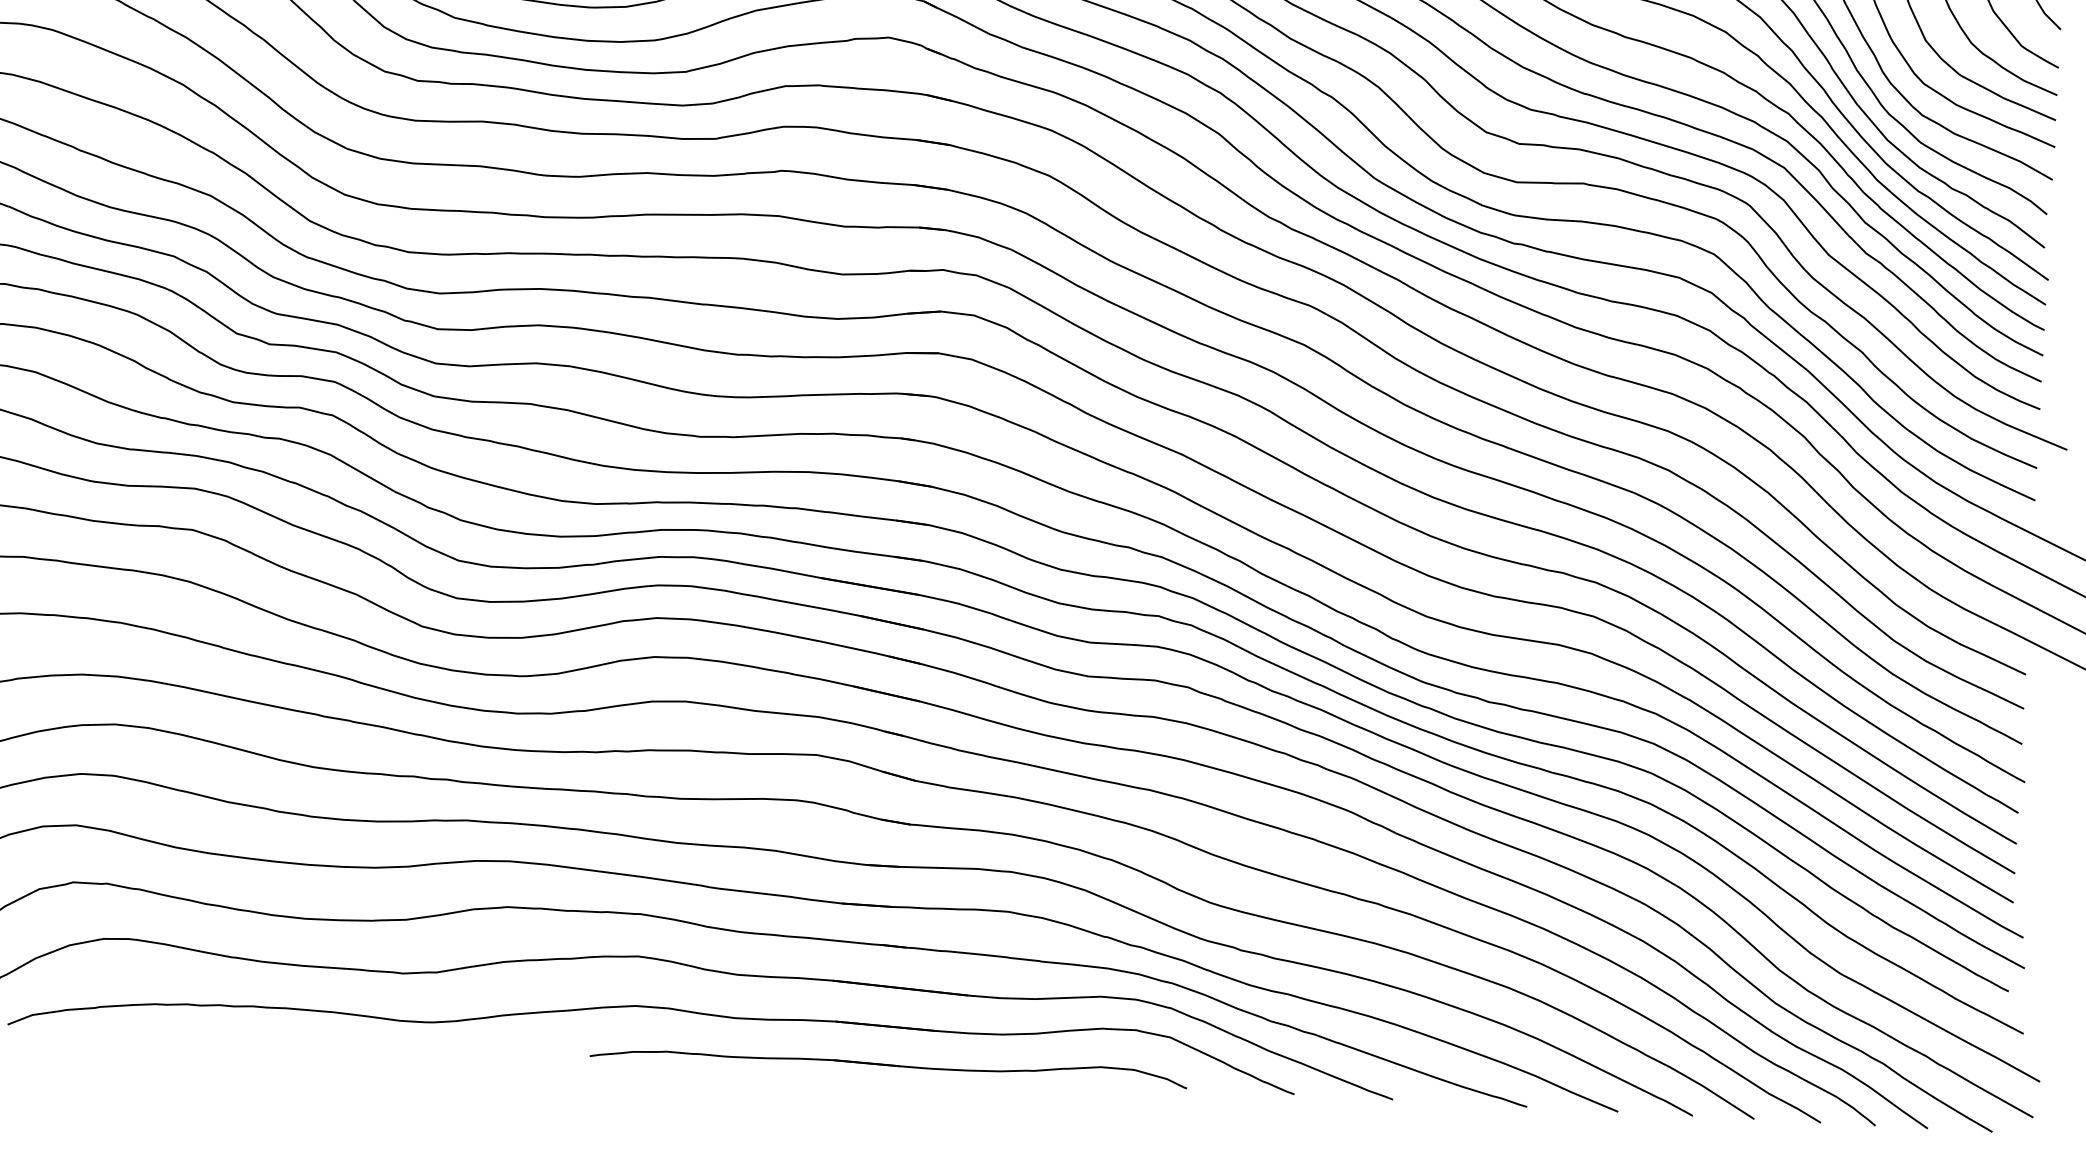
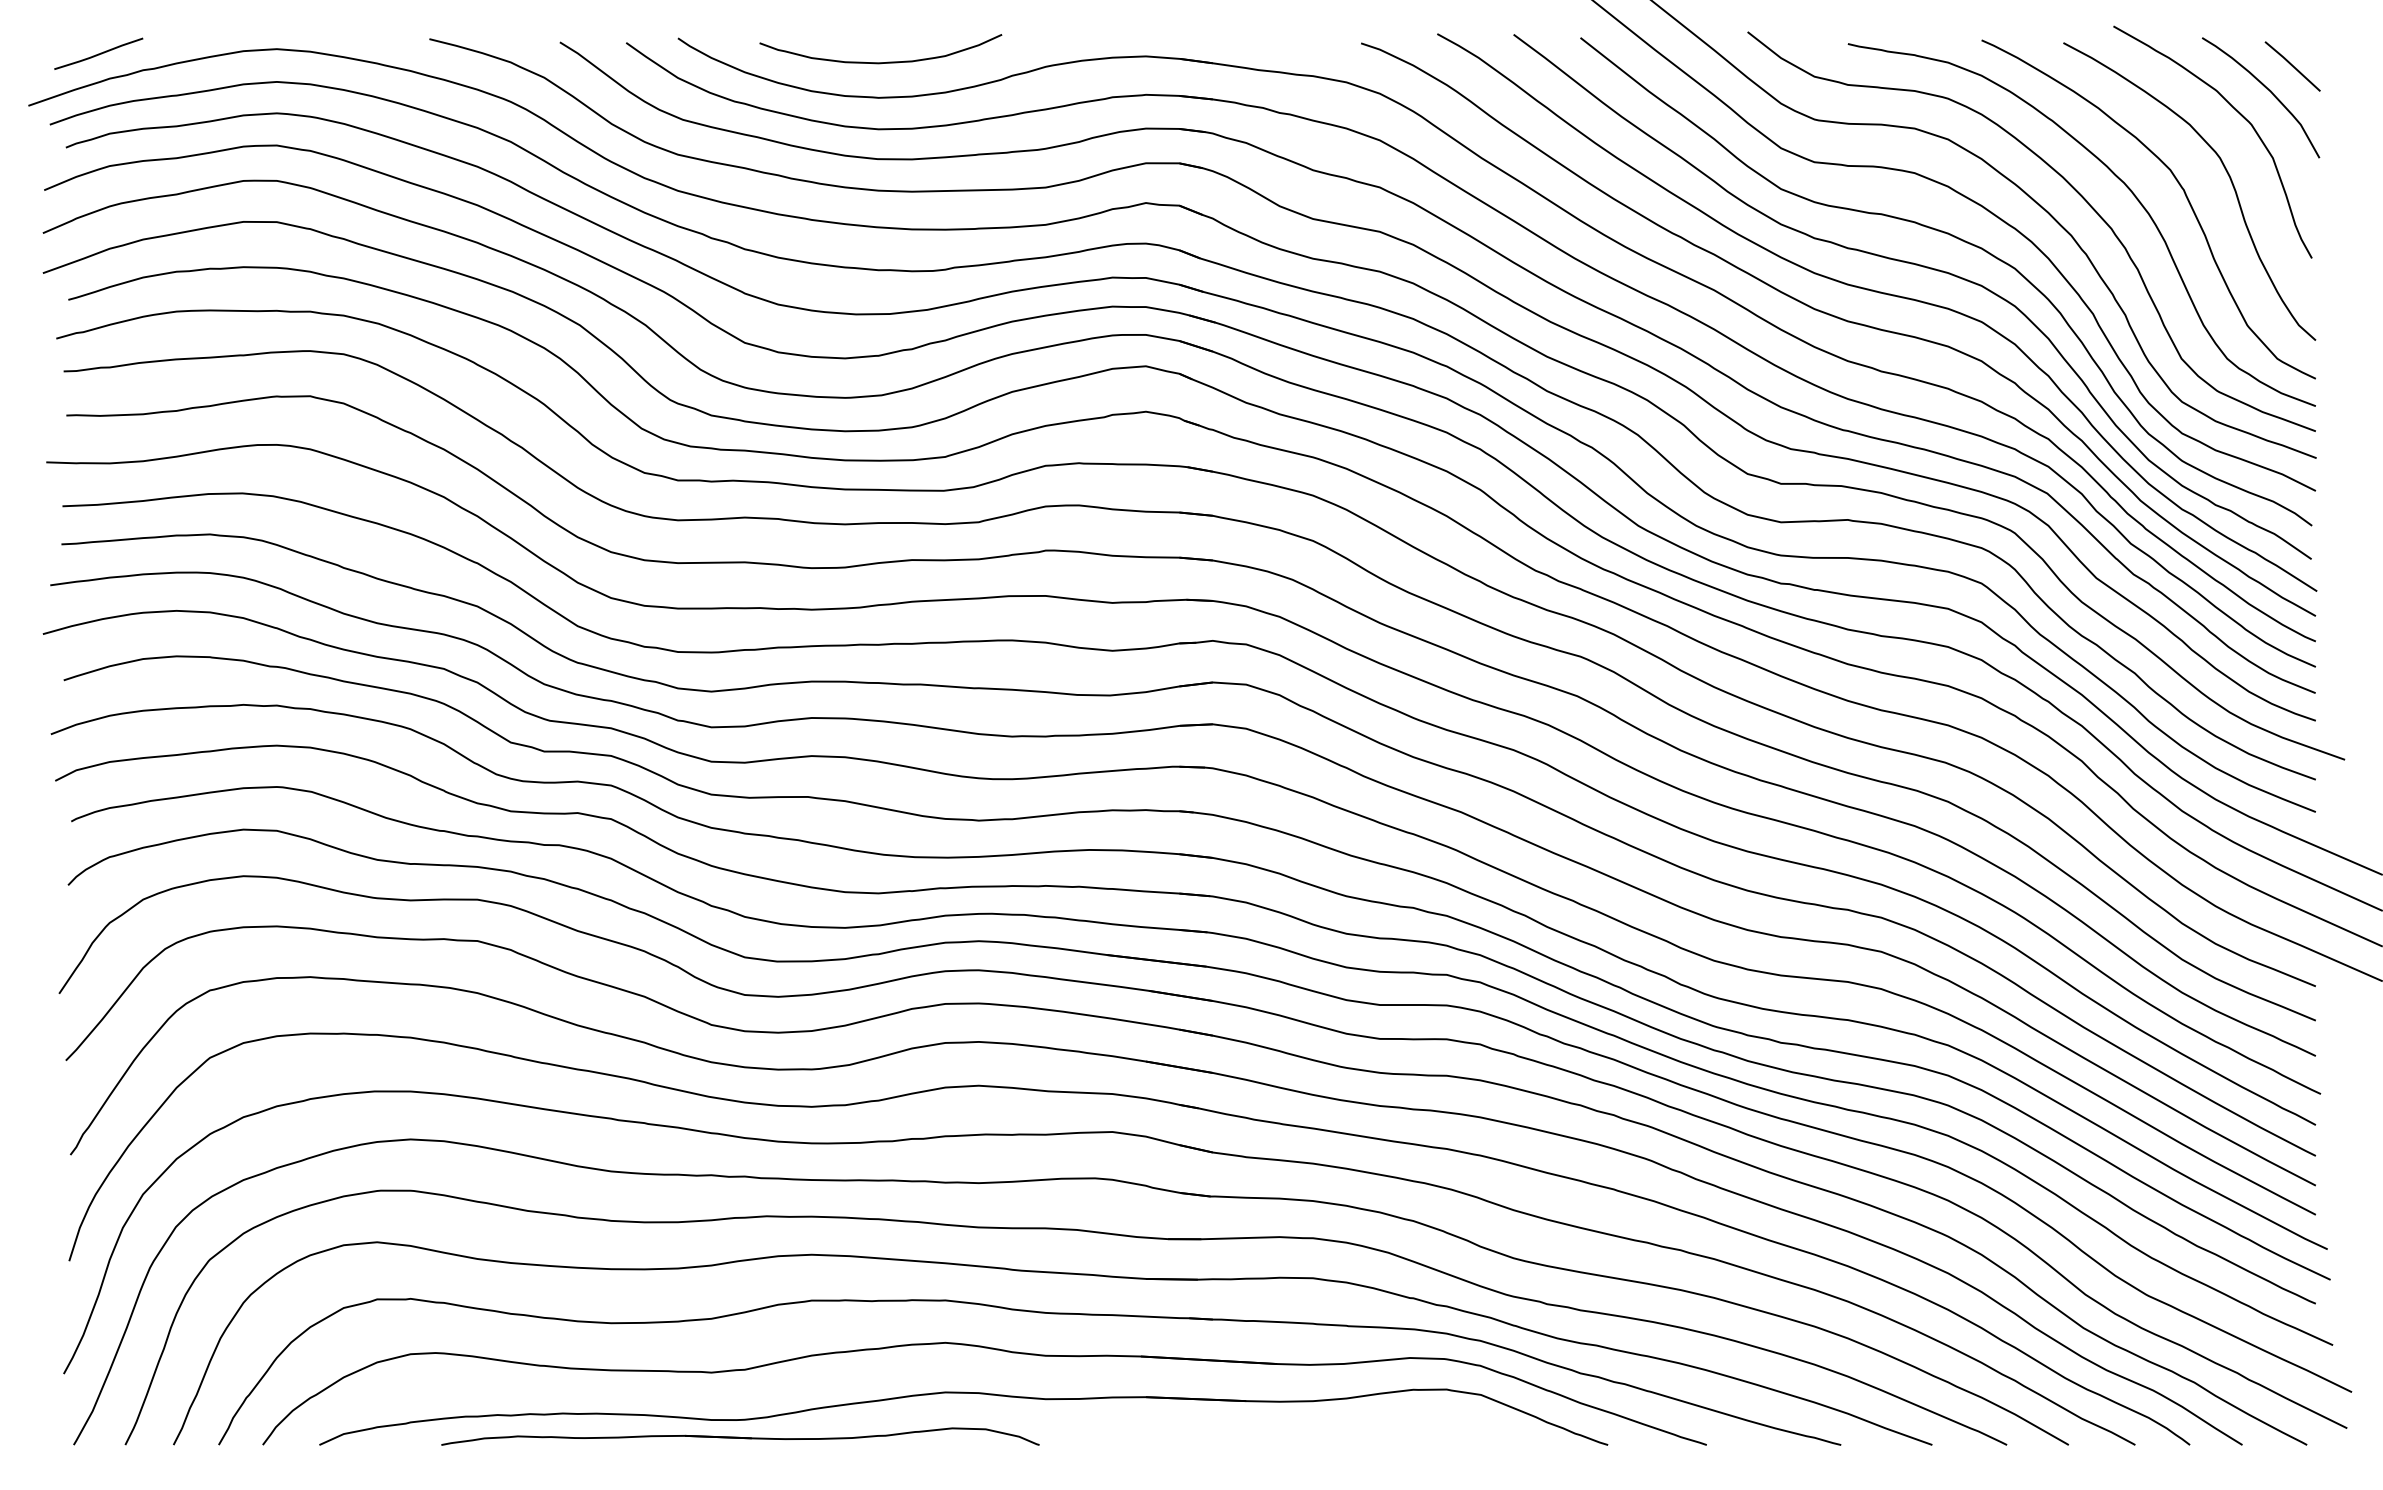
part: (888, 1063) -> (740, 1436), moved

